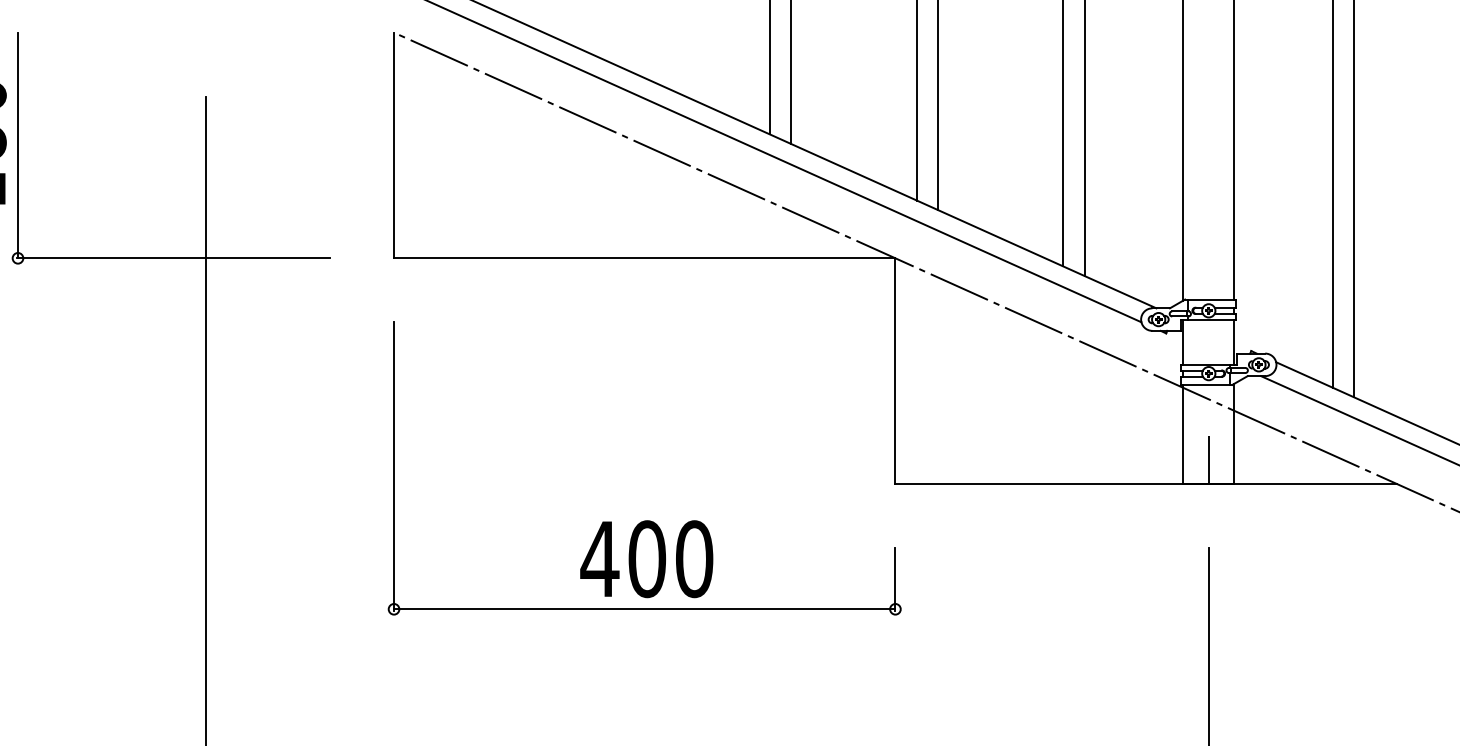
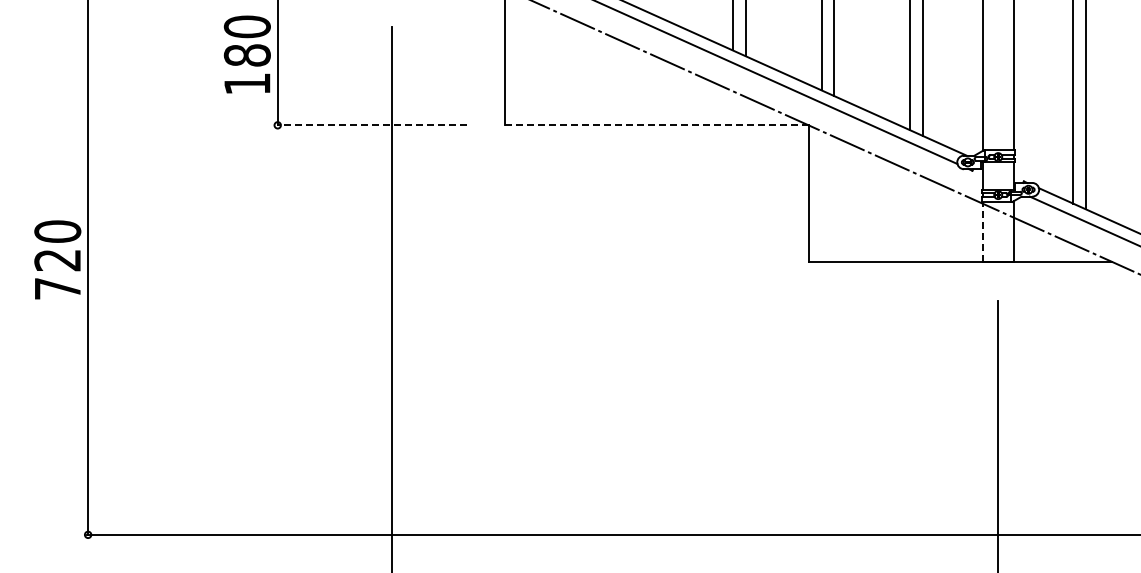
line: (172, 258) -> (371, 125), solid -> dashed
line: (644, 258) -> (656, 125), solid -> dashed
line: (1182, 433) -> (982, 231), solid -> dashed
line: (1209, 458) -> (998, 246), removed
part: (645, 519) -> (657, 283), removed

